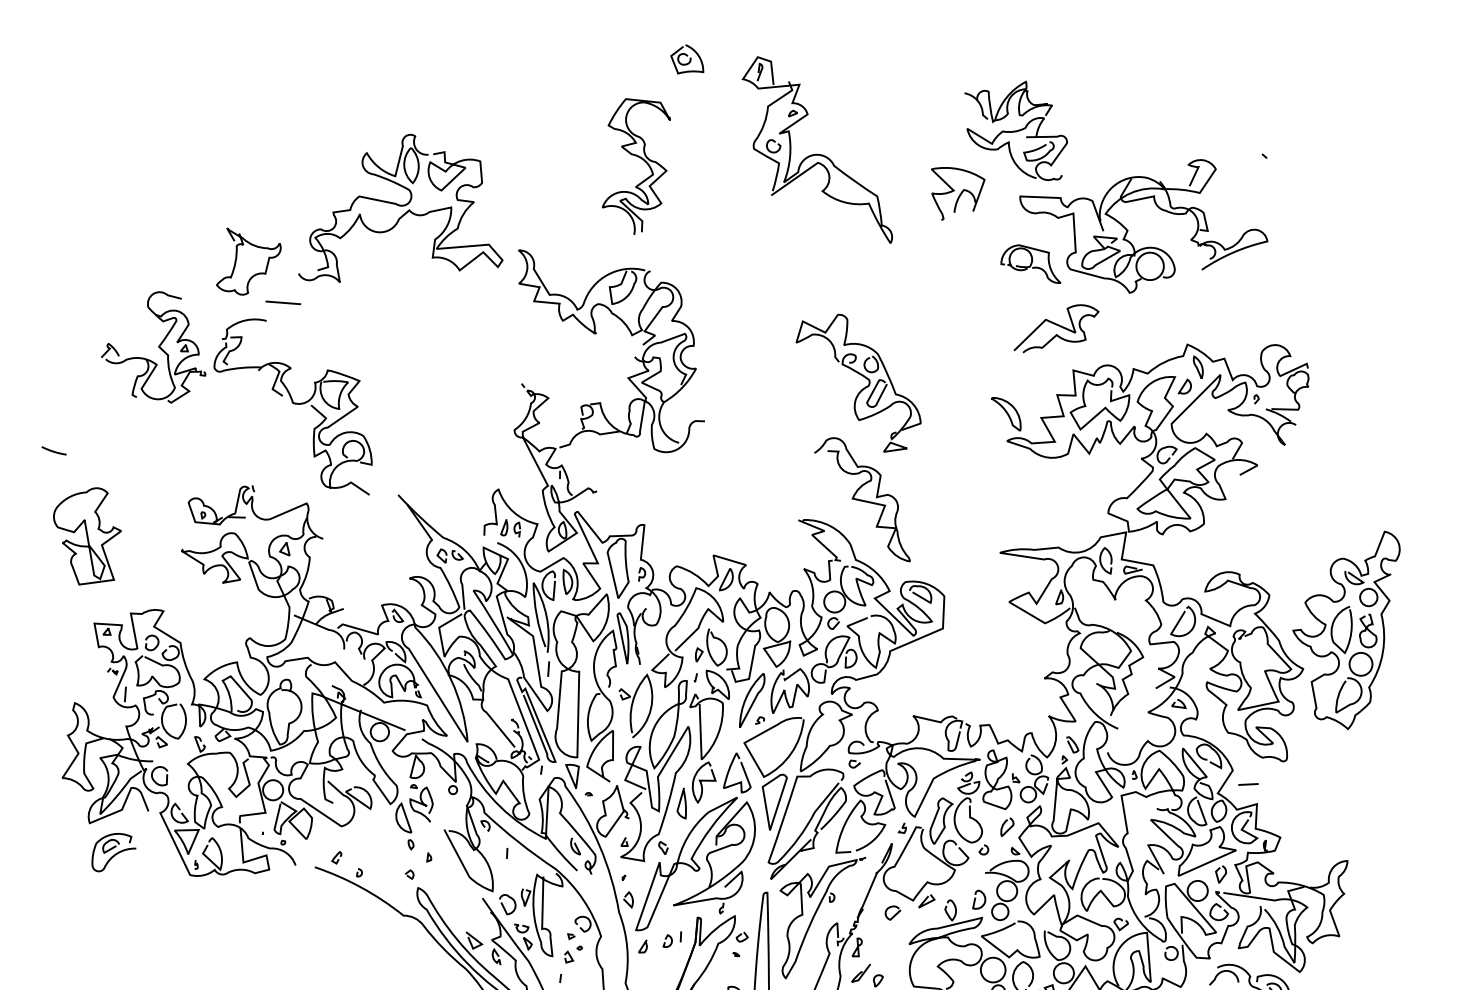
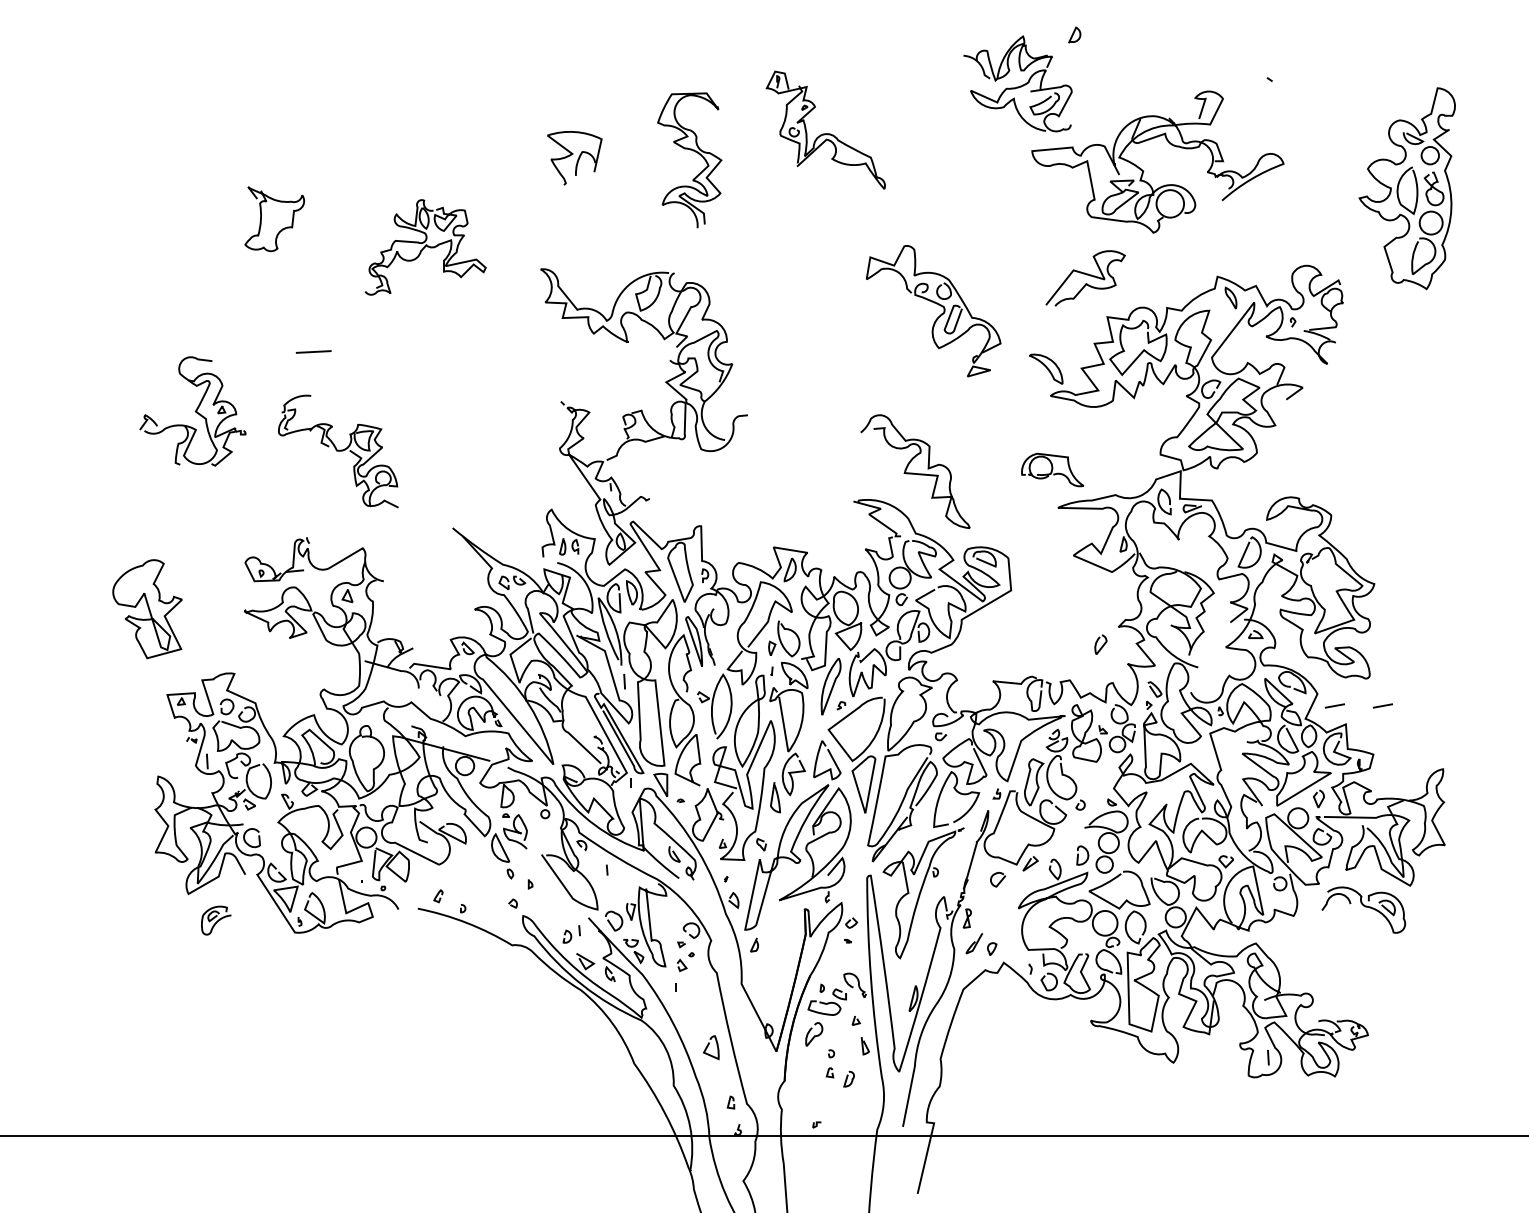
part: (688, 60) -> (684, 58), removed
part: (818, 148) -> (825, 129), size x0.7
part: (640, 158) -> (693, 151), moved
part: (955, 195) -> (574, 158), moved
part: (407, 213) -> (425, 247), size x0.6
part: (1032, 262) -> (1052, 469), moved
curve: (255, 273) -> (282, 228), moved
curve: (1185, 385) -> (1074, 33), moved
part: (862, 388) -> (938, 316), moved
part: (295, 404) -> (338, 451), size x0.7
line: (53, 450) -> (104, 528), removed
part: (1341, 626) -> (1406, 188), moved
line: (1295, 790) -> (1382, 705), added
curve: (1008, 828) -> (1102, 645), moved
part: (113, 852) -> (215, 920), size x0.7
part: (672, 939) -> (571, 934), moved

